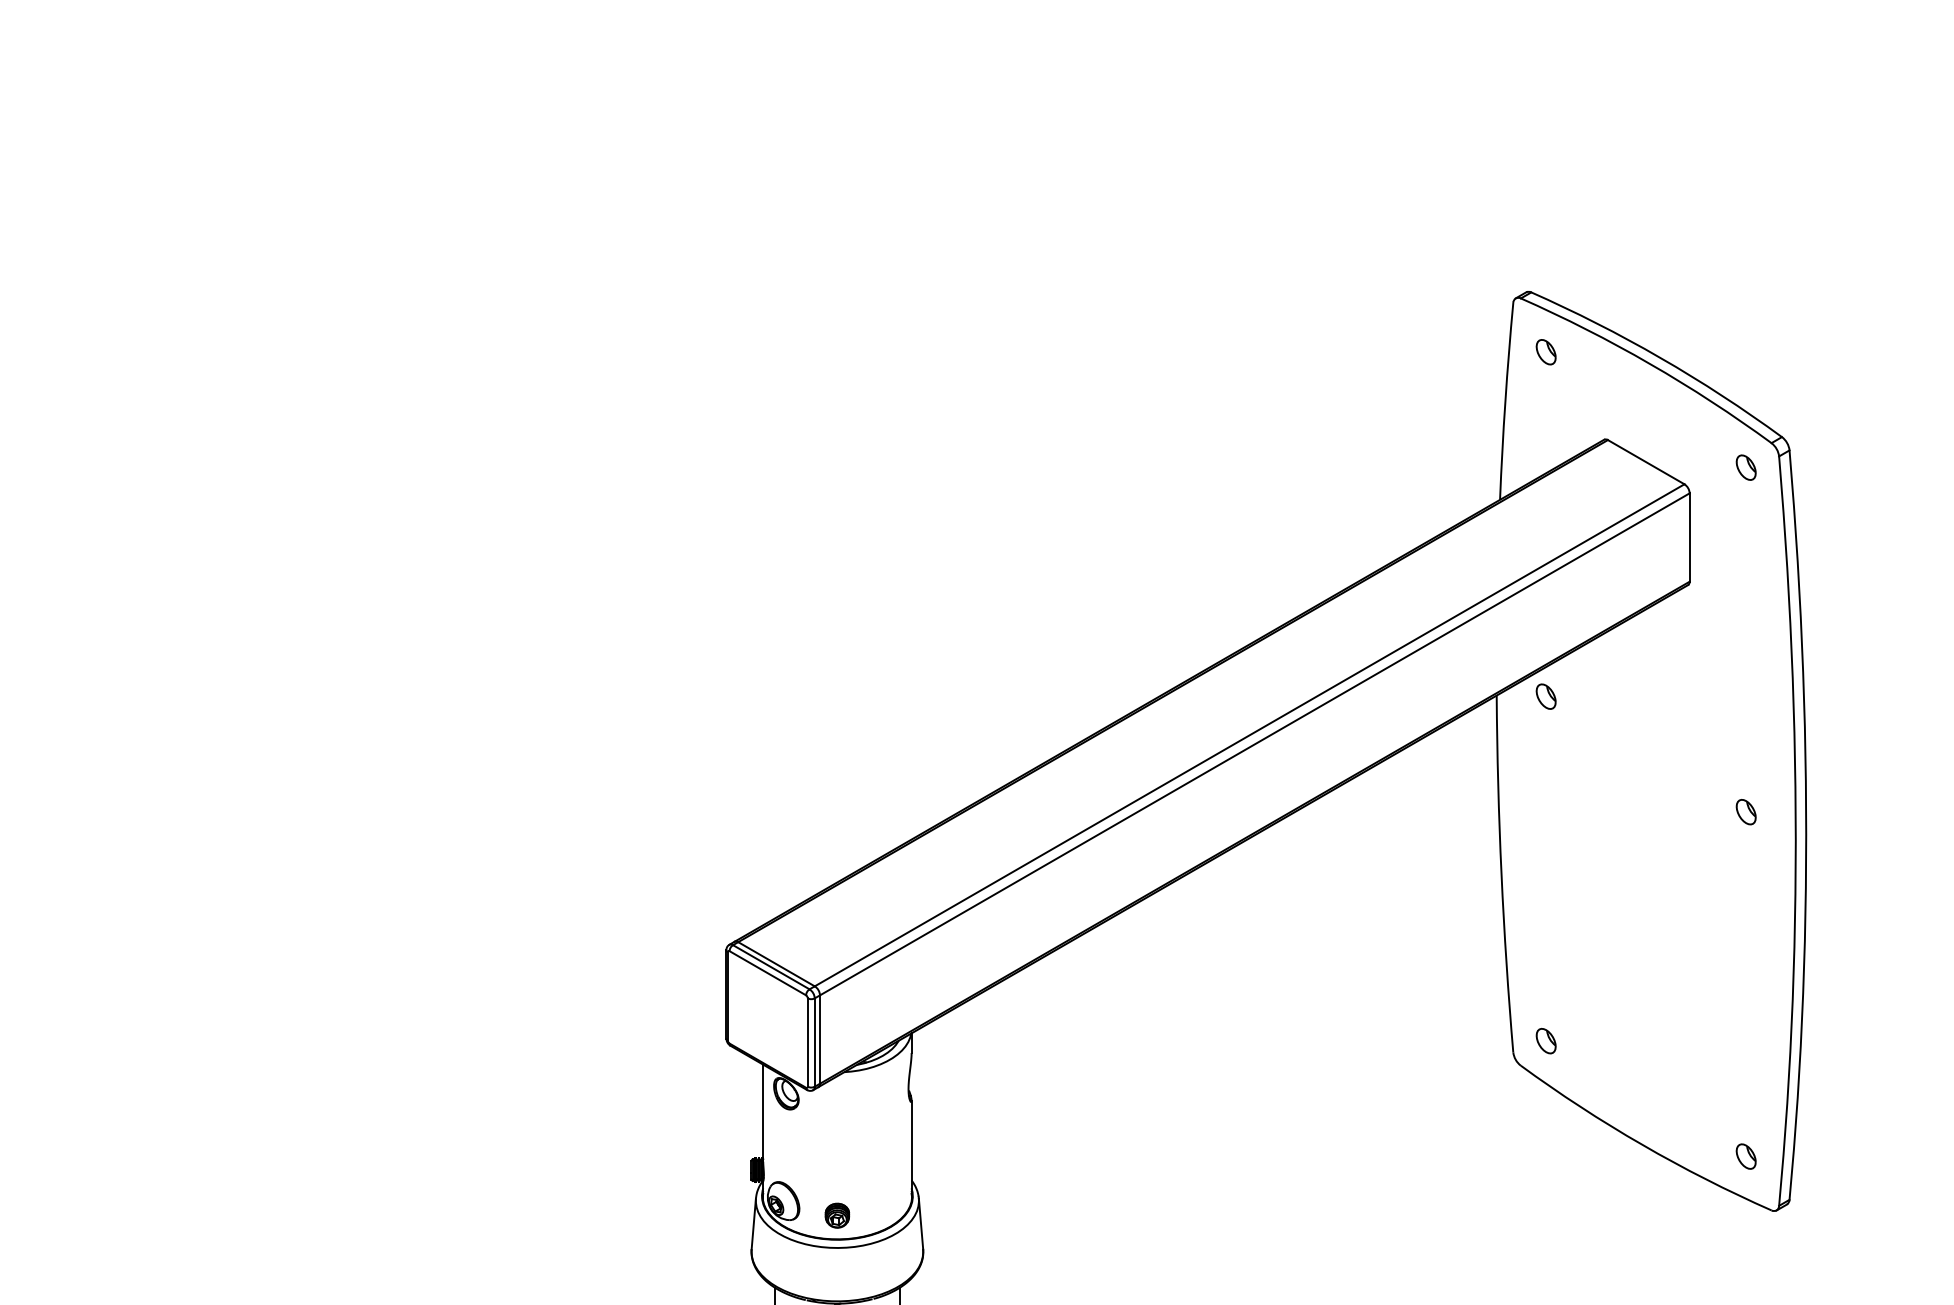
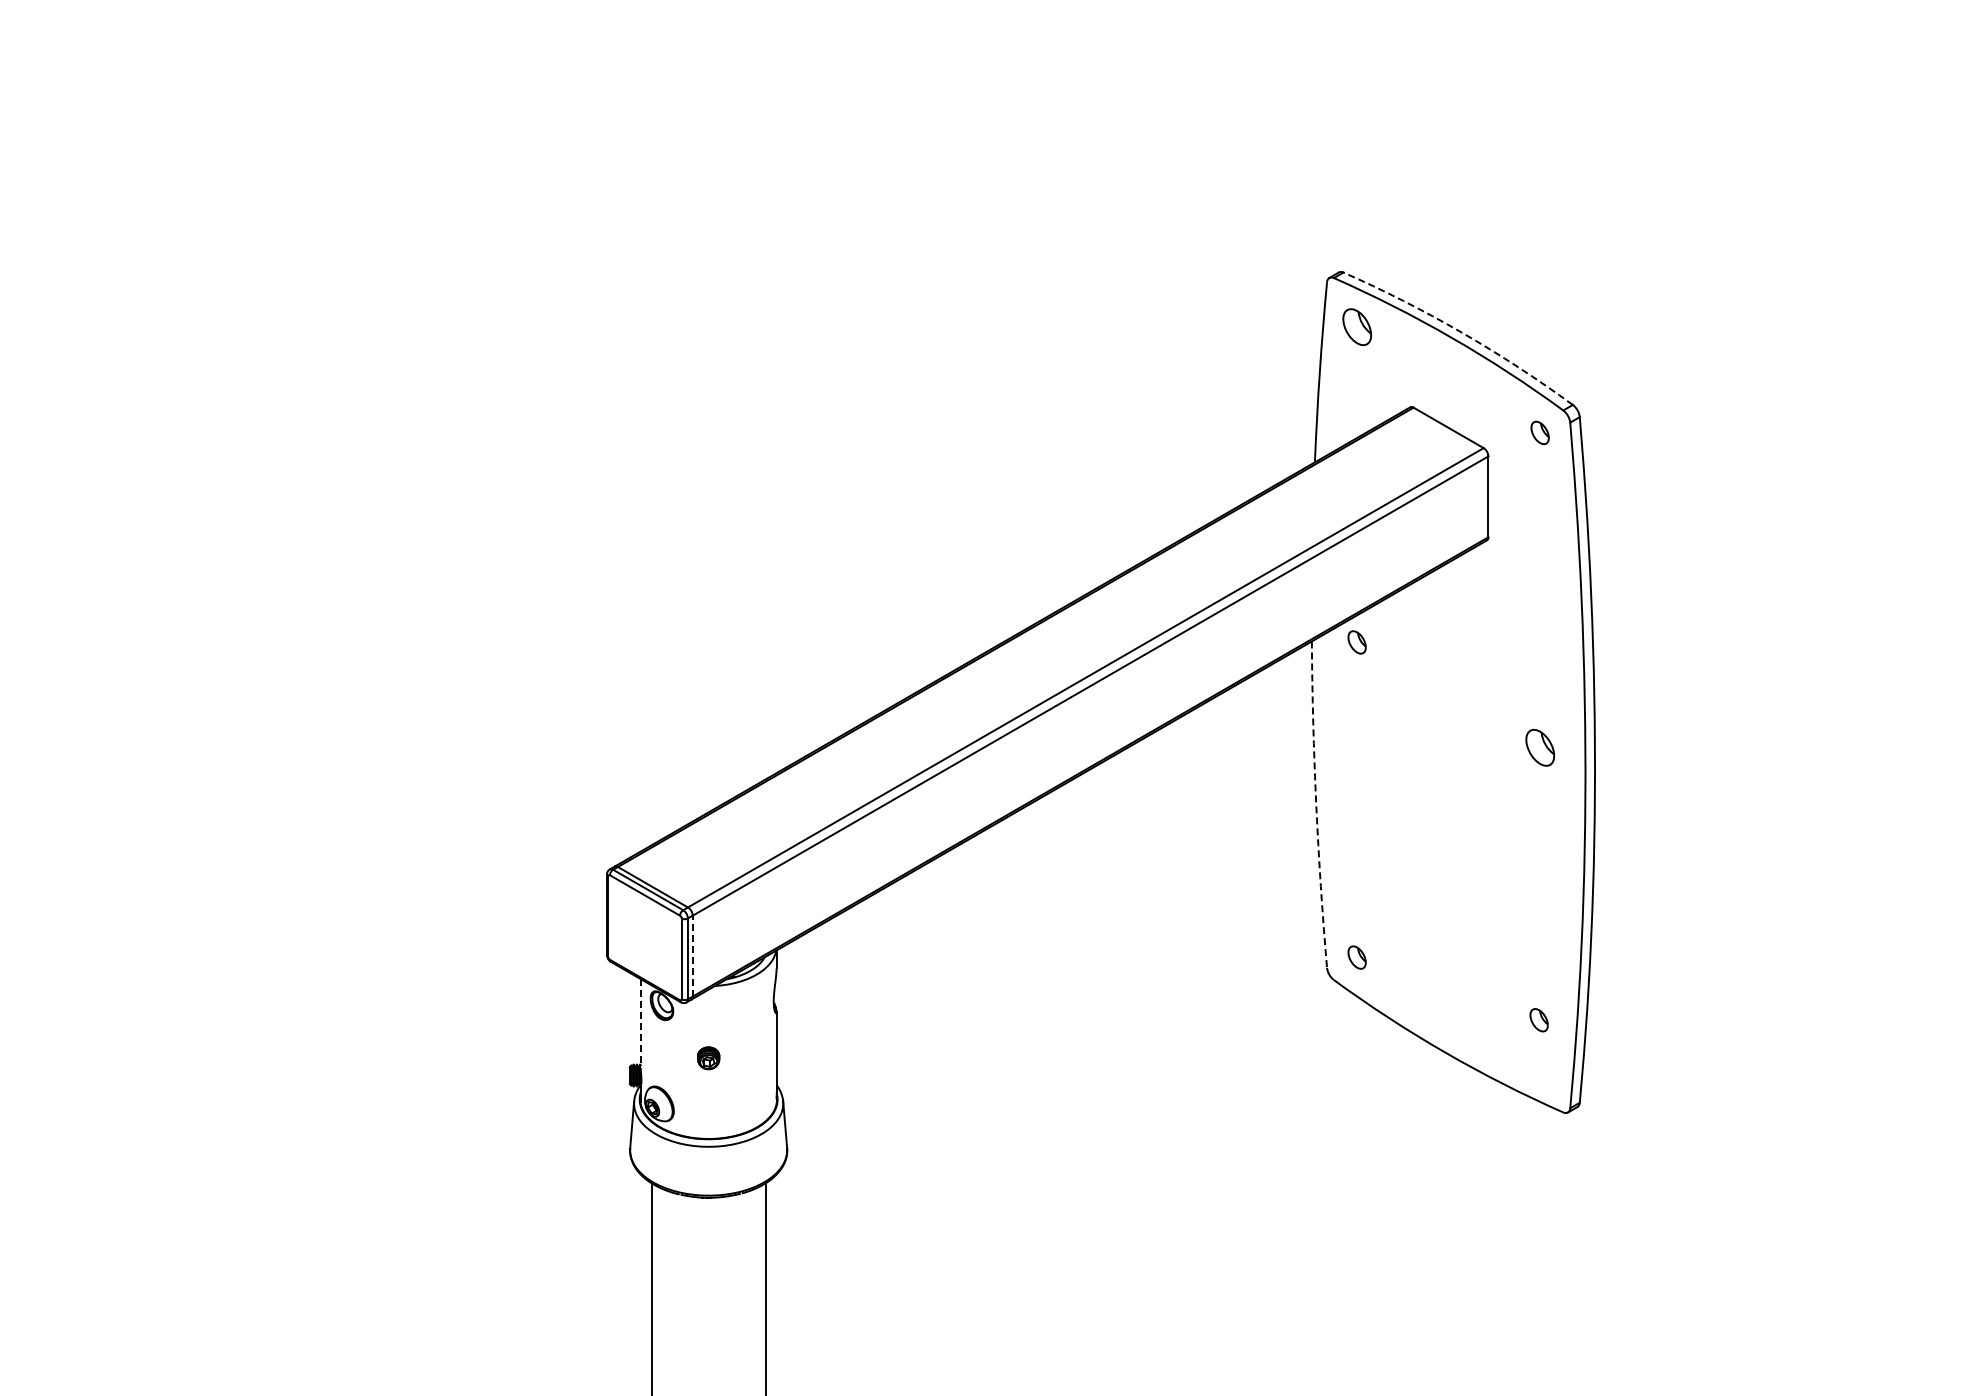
part: (1545, 352) -> (1356, 327), size x1.6
arc: (1660, 357) -> (1461, 332), solid -> dashed
part: (1745, 812) -> (1539, 748), size x1.6
arc: (1501, 873) -> (1316, 804), solid -> dashed
line: (819, 1038) -> (692, 955), solid -> dashed
line: (762, 1113) -> (640, 1023), solid -> dashed
part: (1745, 1156) -> (1538, 1020), moved
part: (837, 1215) -> (708, 1058), moved

